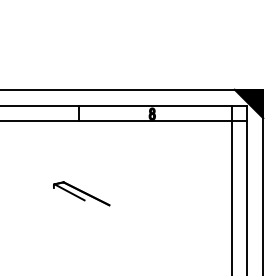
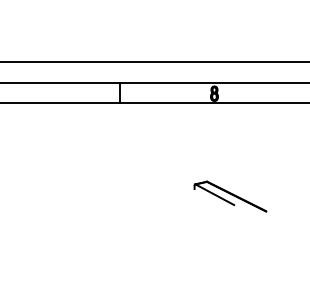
part: (81, 193) -> (230, 196), moved

